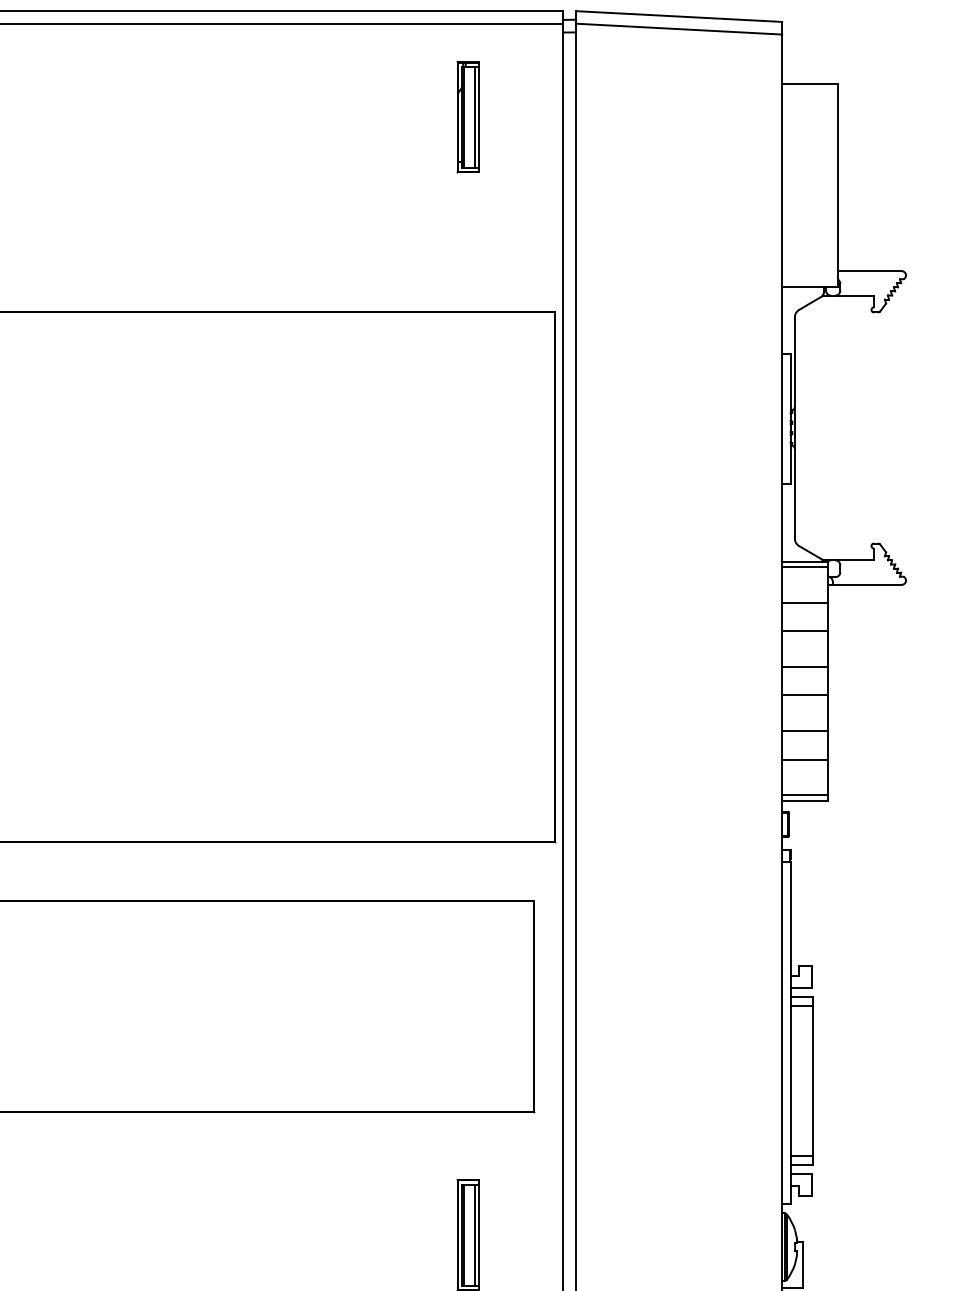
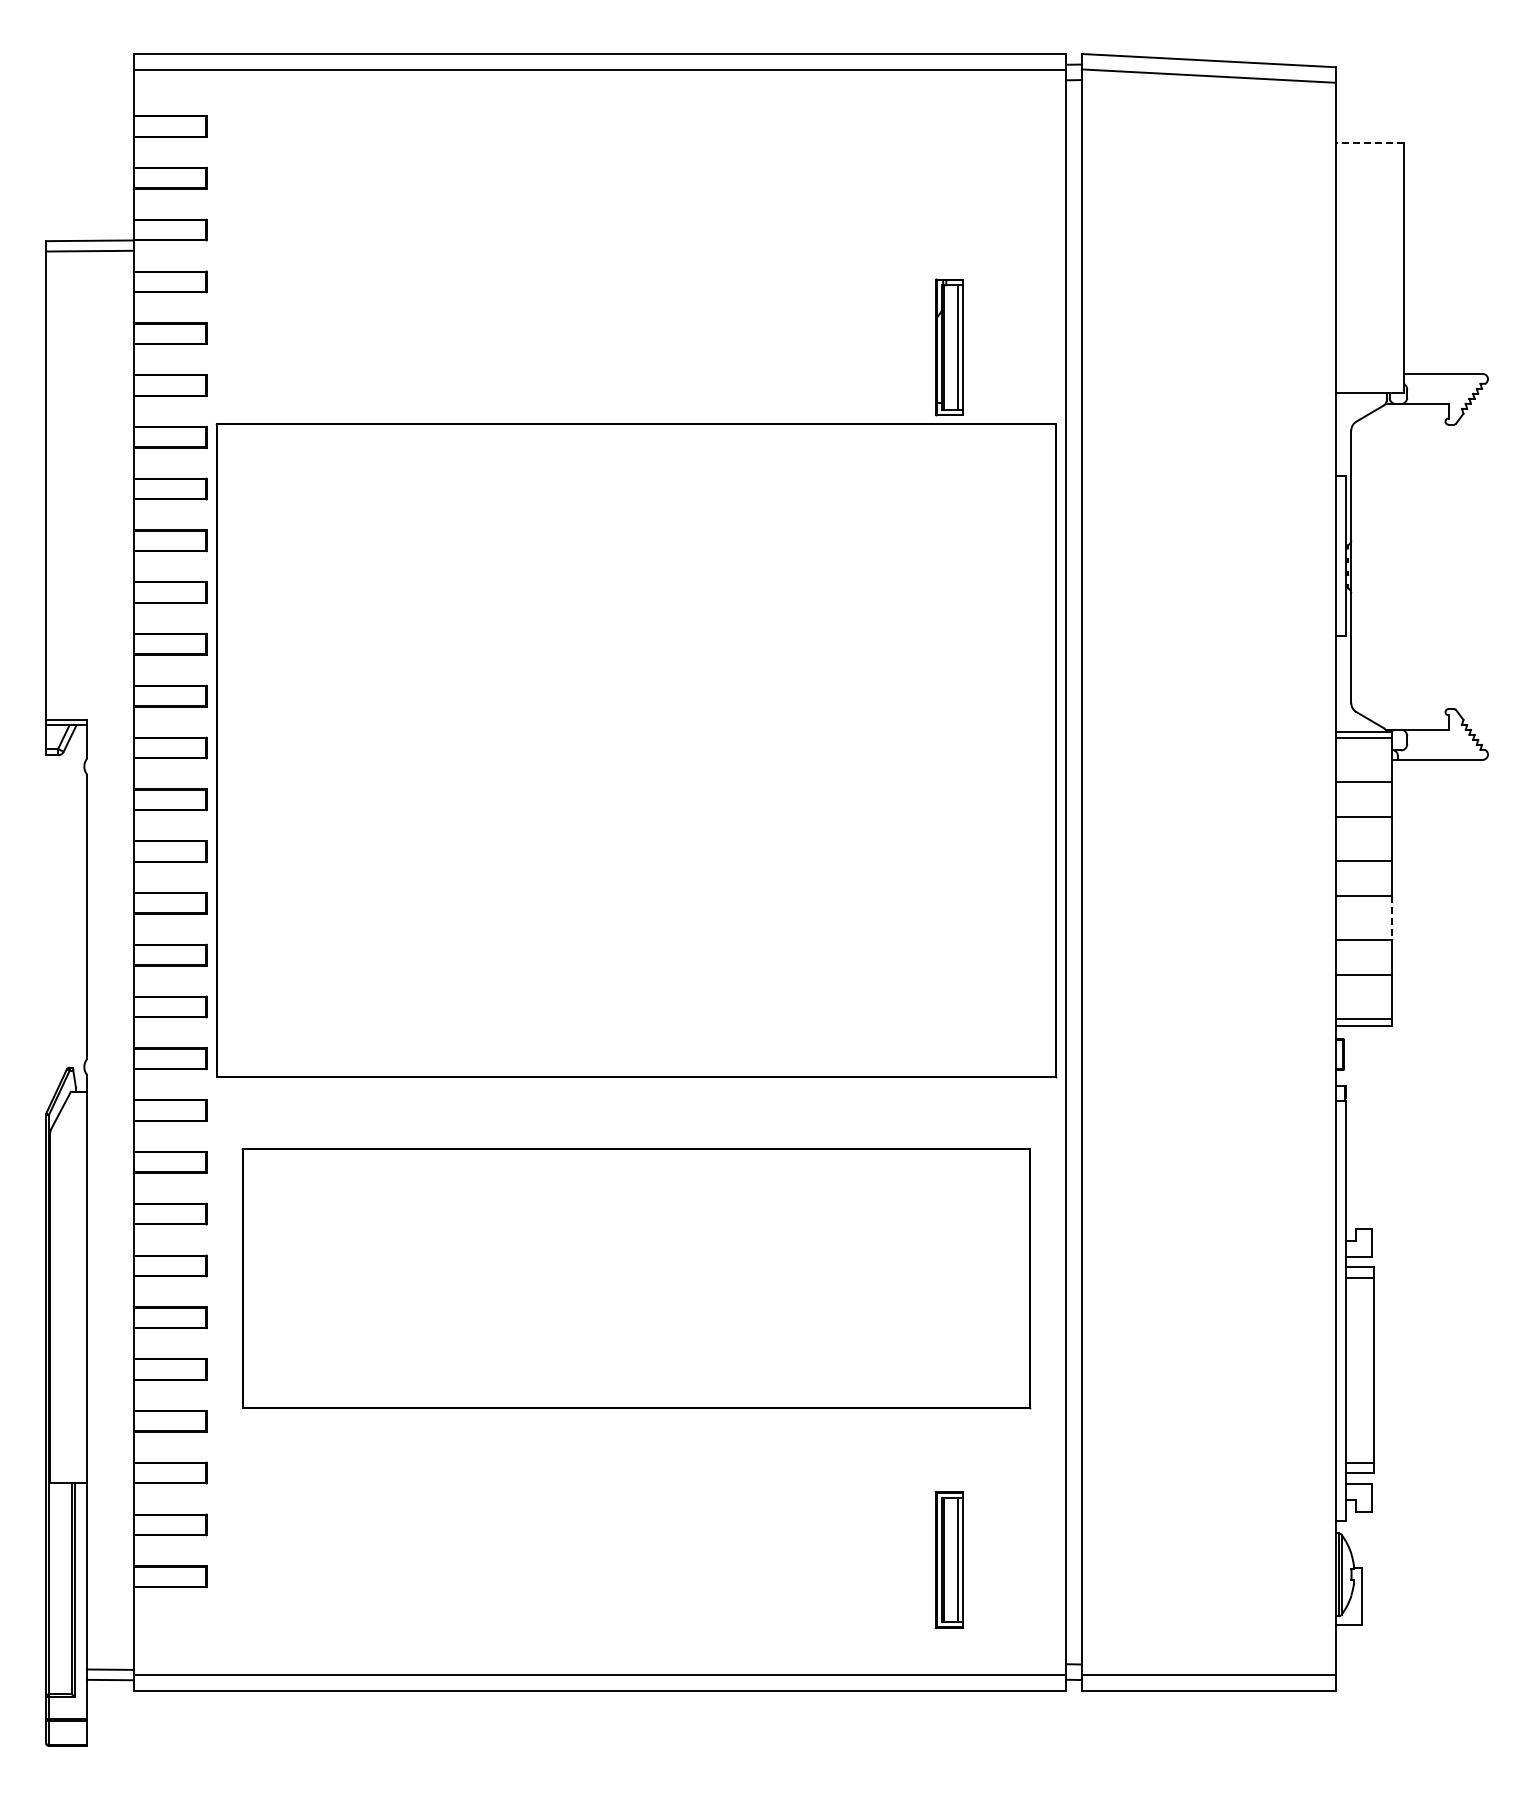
line: (809, 83) -> (1369, 143), solid -> dashed
part: (468, 117) -> (949, 347), moved
line: (827, 712) -> (1391, 917), solid -> dashed

